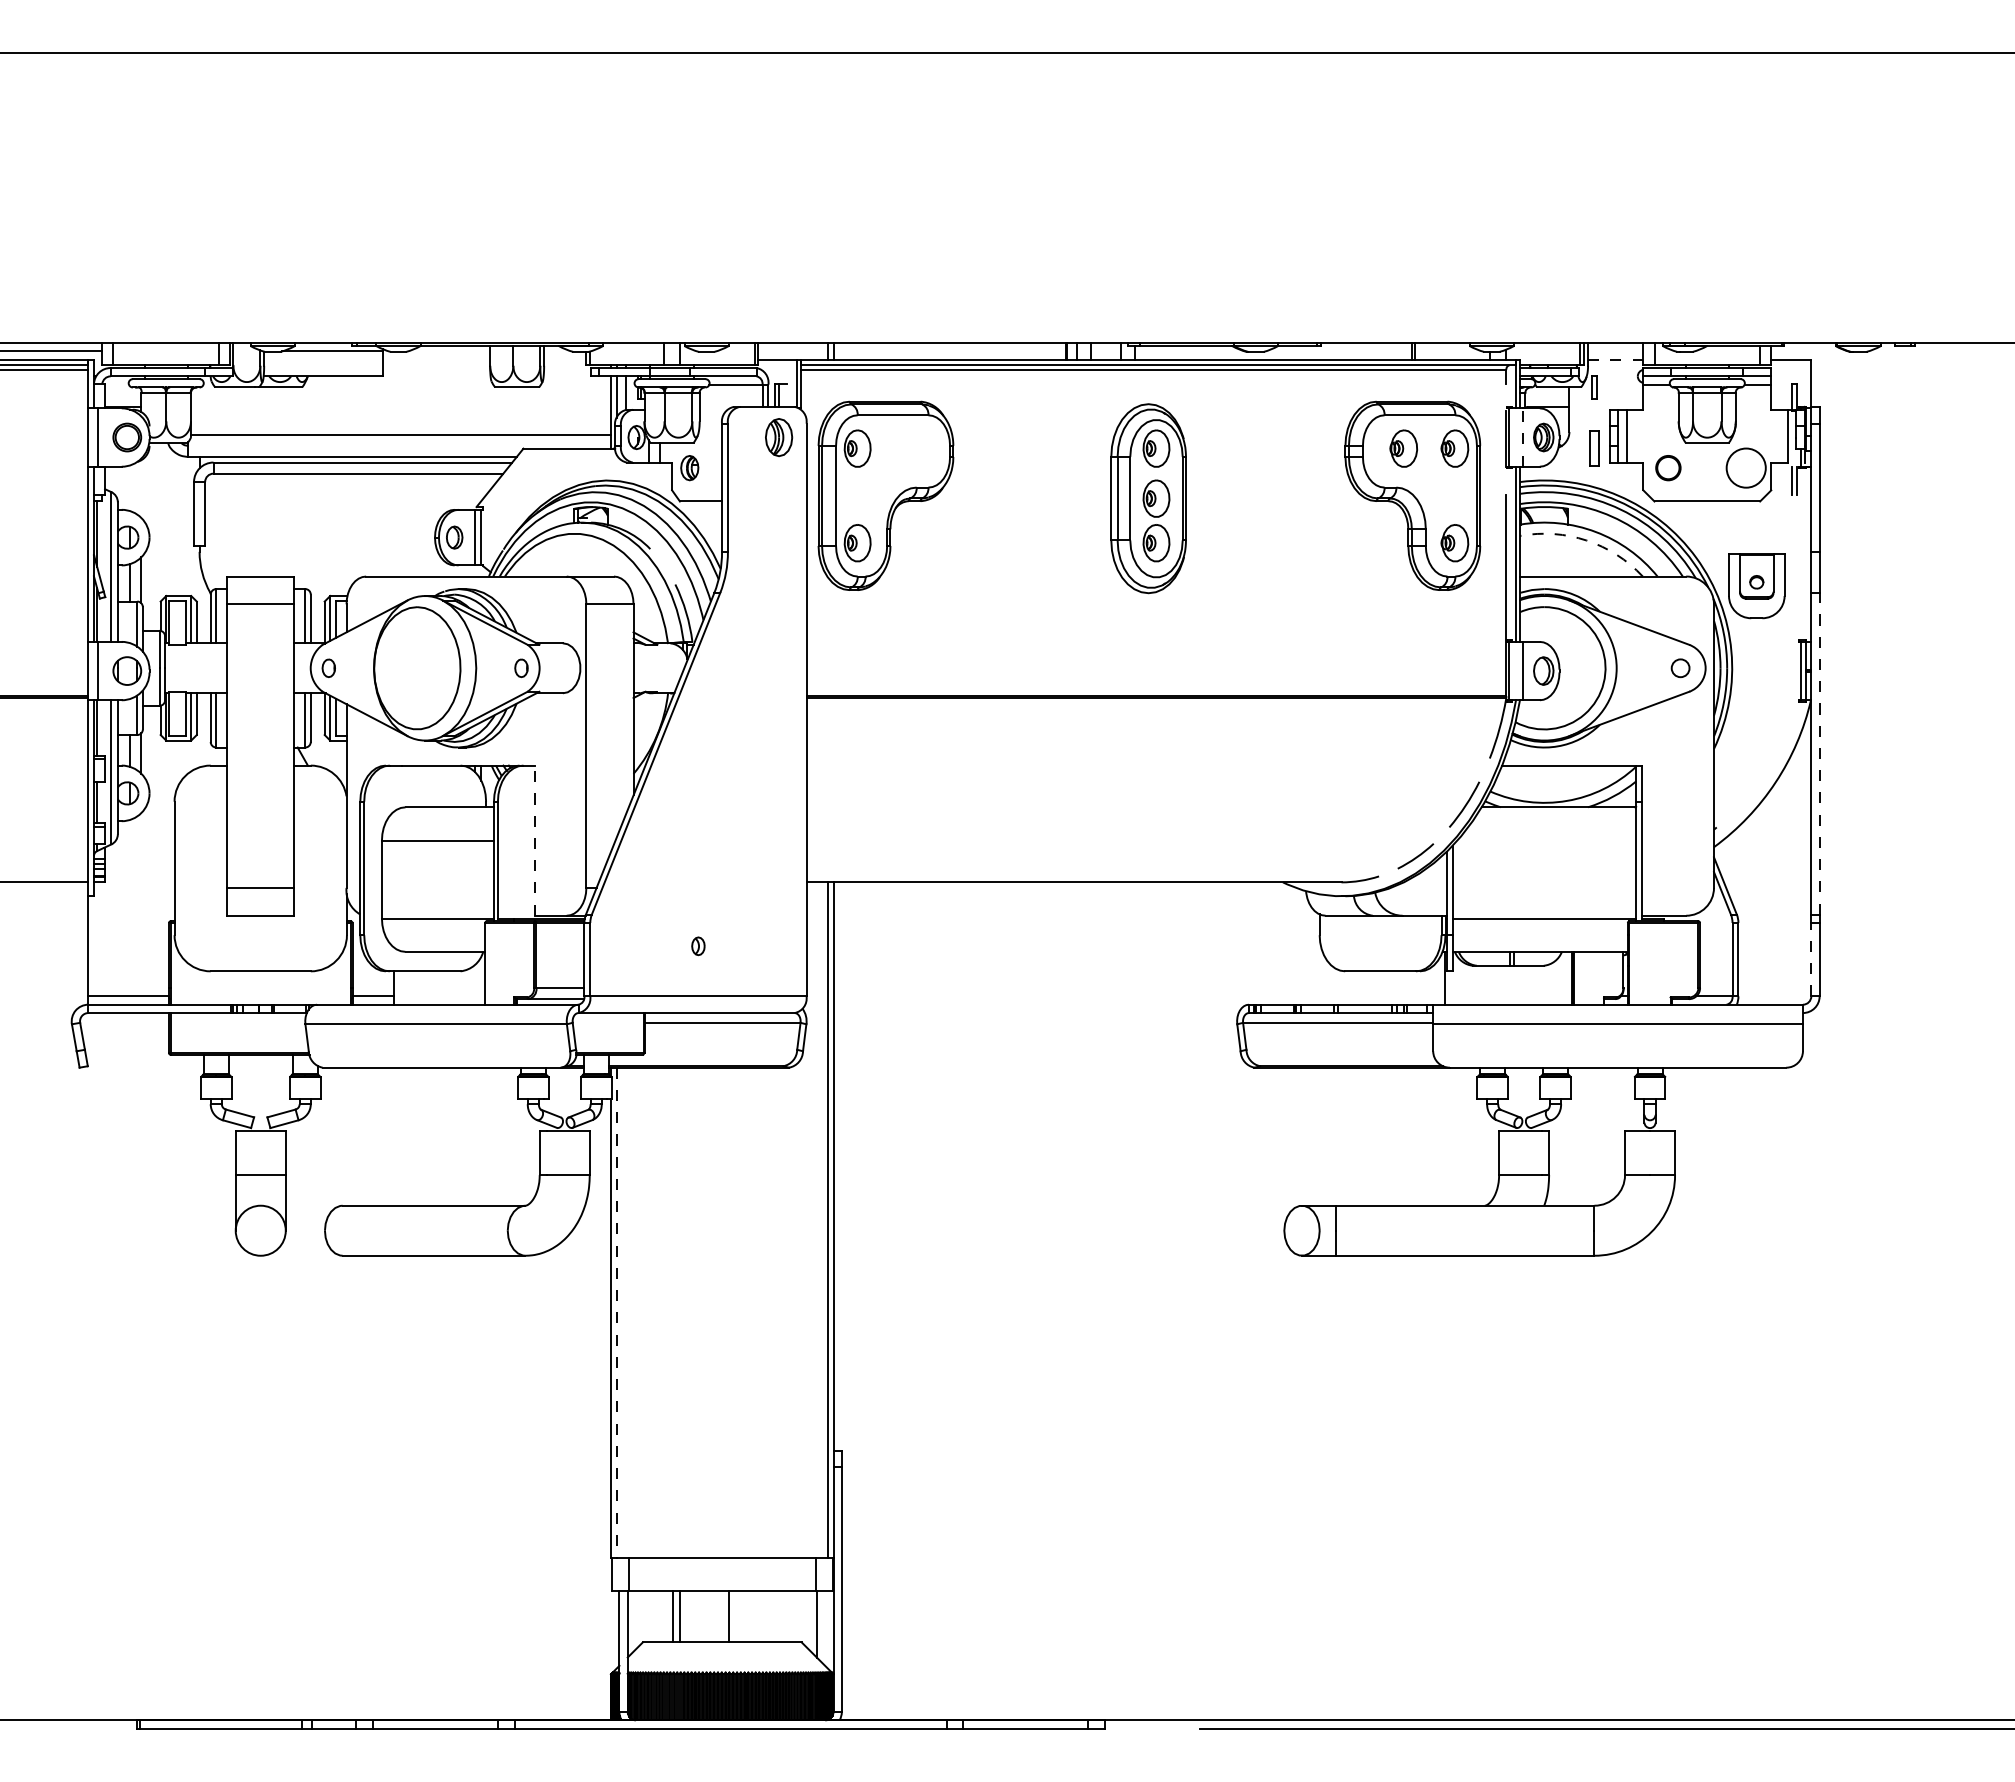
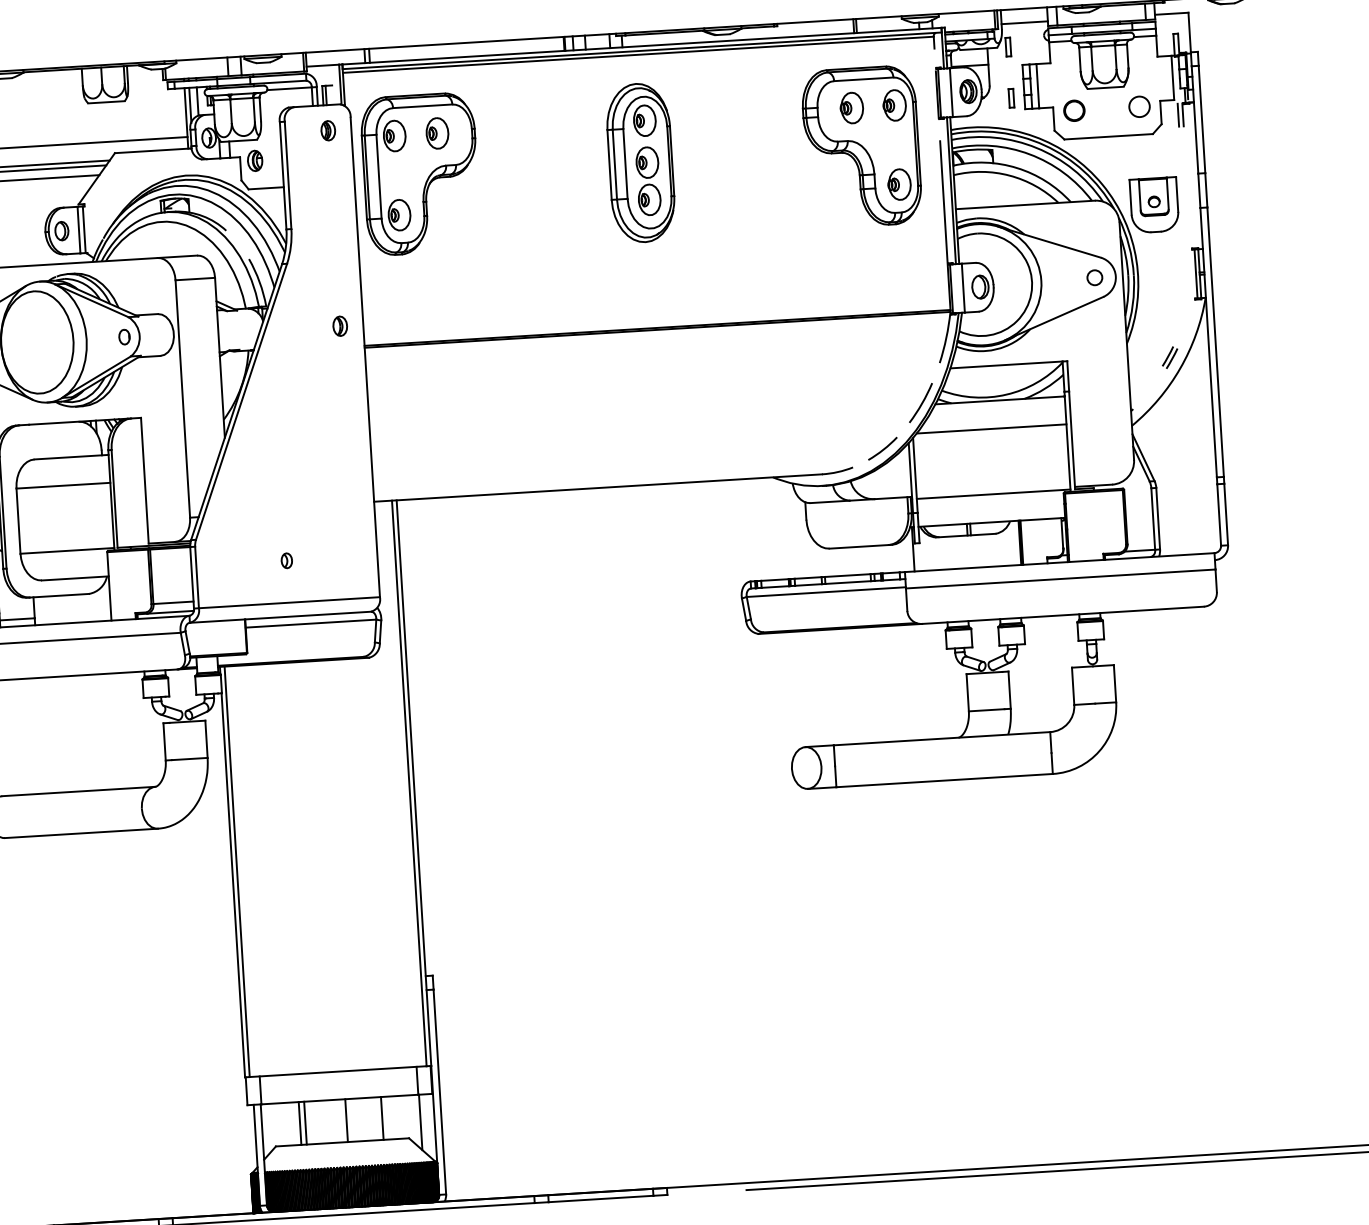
line: (1615, 359) -> (1024, 22), dashed -> solid
part: (778, 437) -> (327, 130), size x0.62
line: (1523, 437) -> (951, 92), dashed -> solid
part: (908, 448) -> (437, 133), added
part: (1594, 448) -> (1011, 98), size x0.62
circle: (1746, 467) -> (1139, 106), size x0.62
arc: (1586, 540) -> (1009, 175), dashed -> solid
part: (779, 670) -> (340, 325), added
line: (1819, 753) -> (1215, 342), dashed -> solid
part: (1764, 768) -> (1170, 357), added
line: (535, 840) -> (145, 480), dashed -> solid
line: (1546, 840) -> (991, 428), added
line: (1811, 959) -> (1219, 514), dashed -> solid
line: (616, 1313) -> (237, 872), dashed -> solid
line: (771, 1616) -> (382, 1118), added

